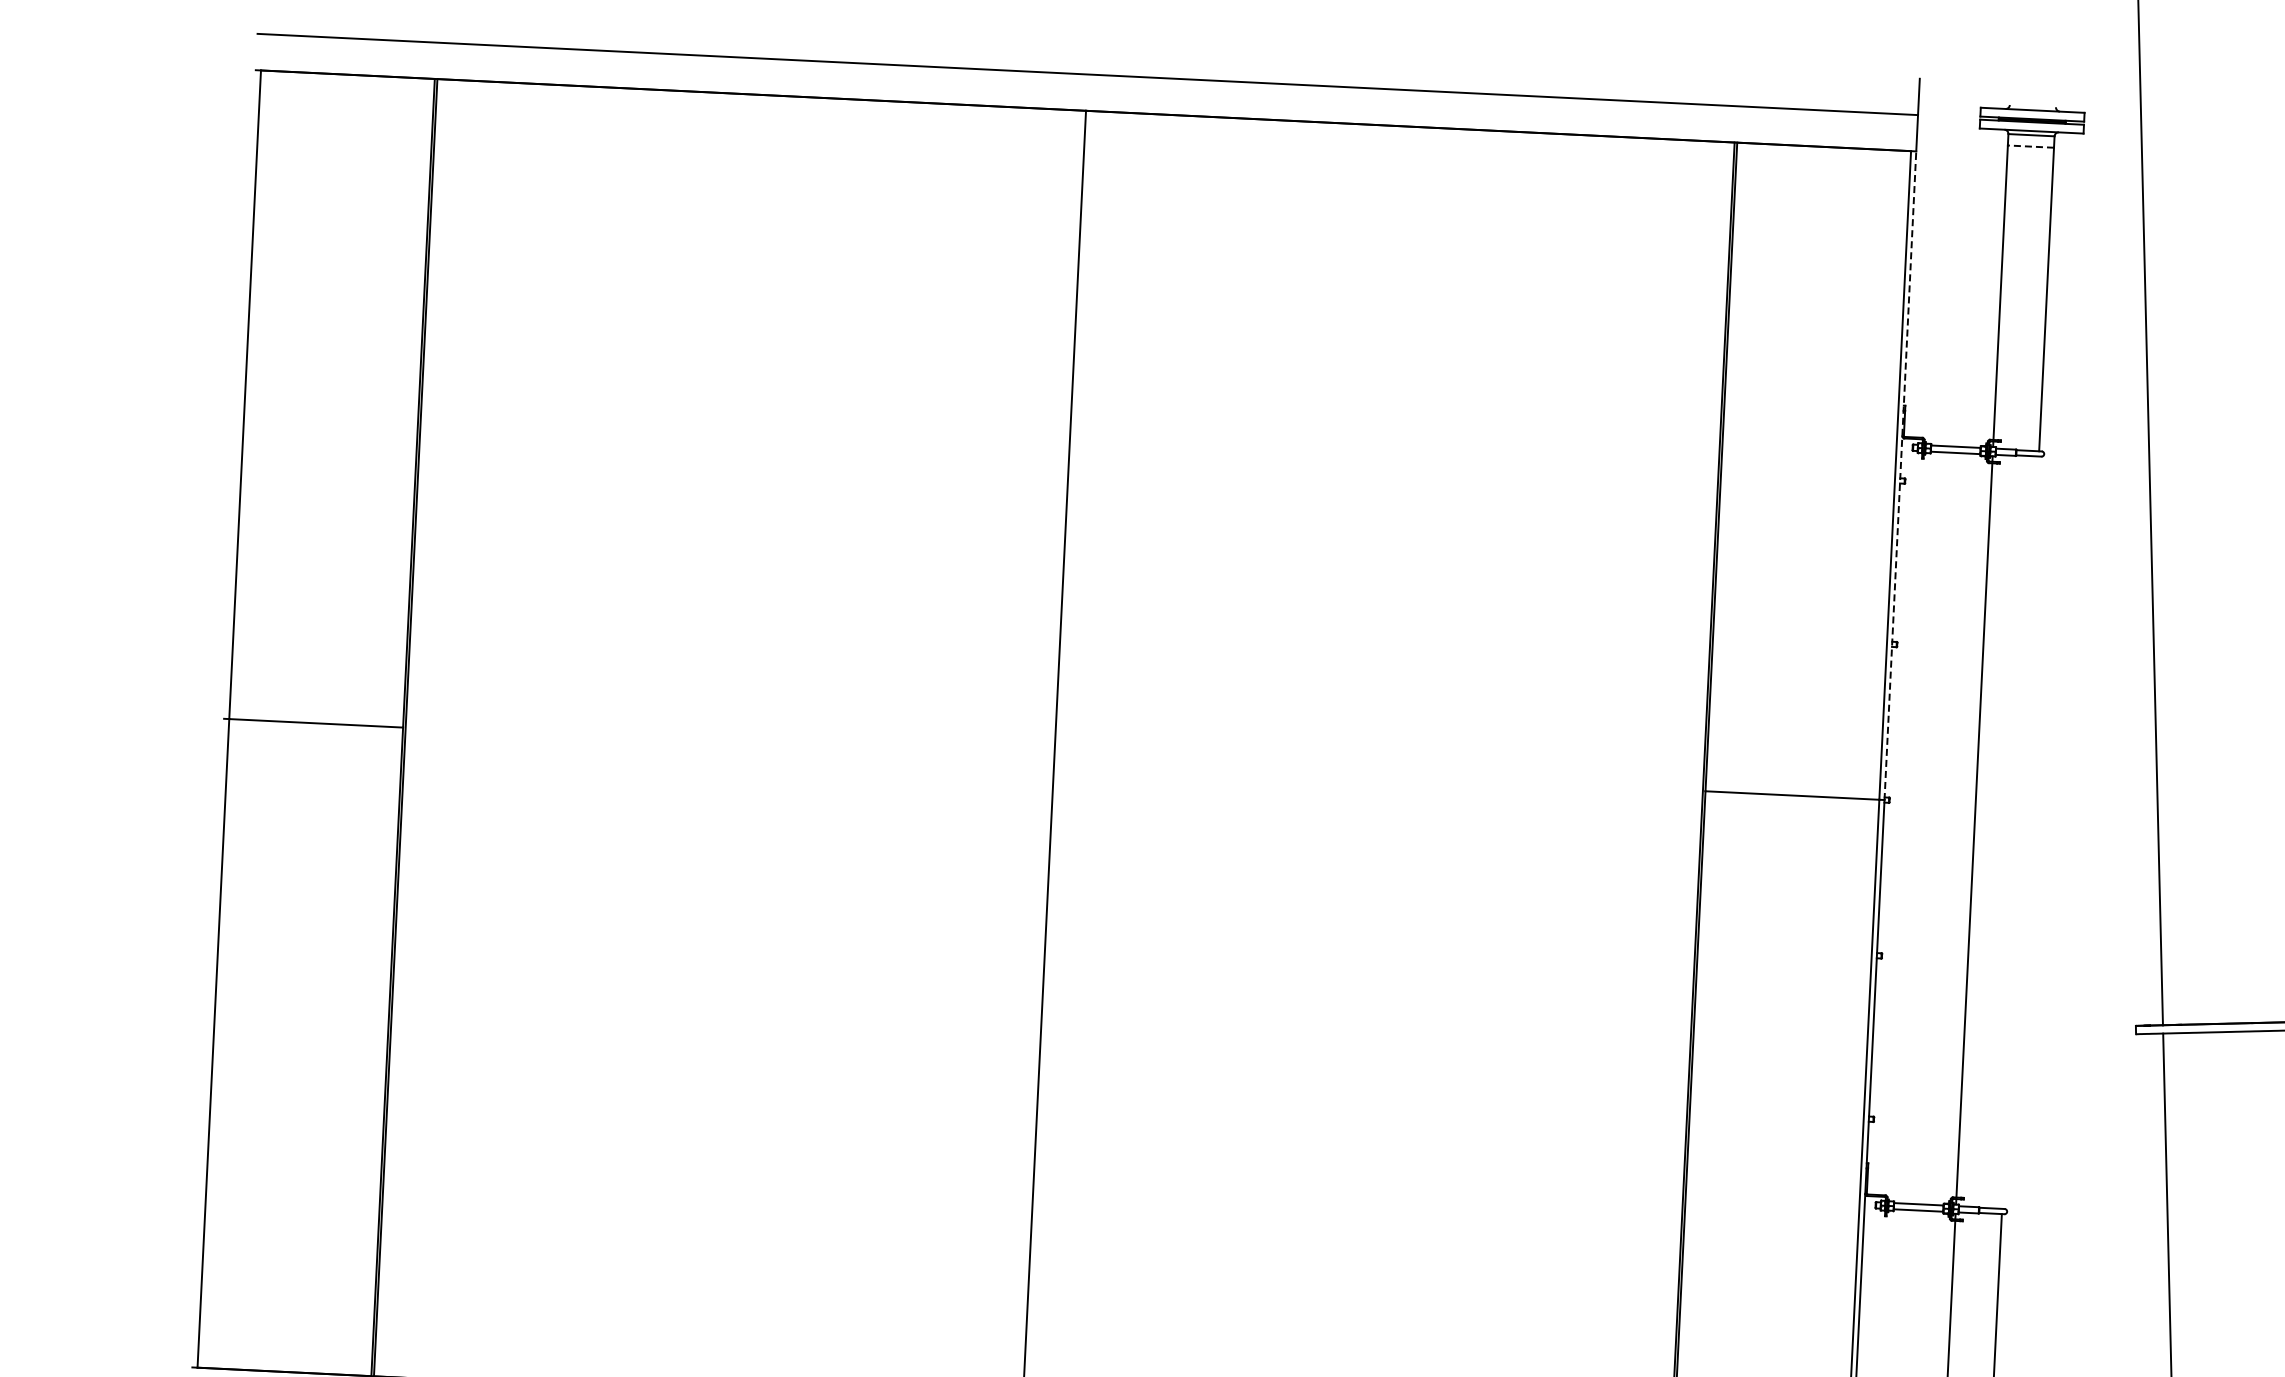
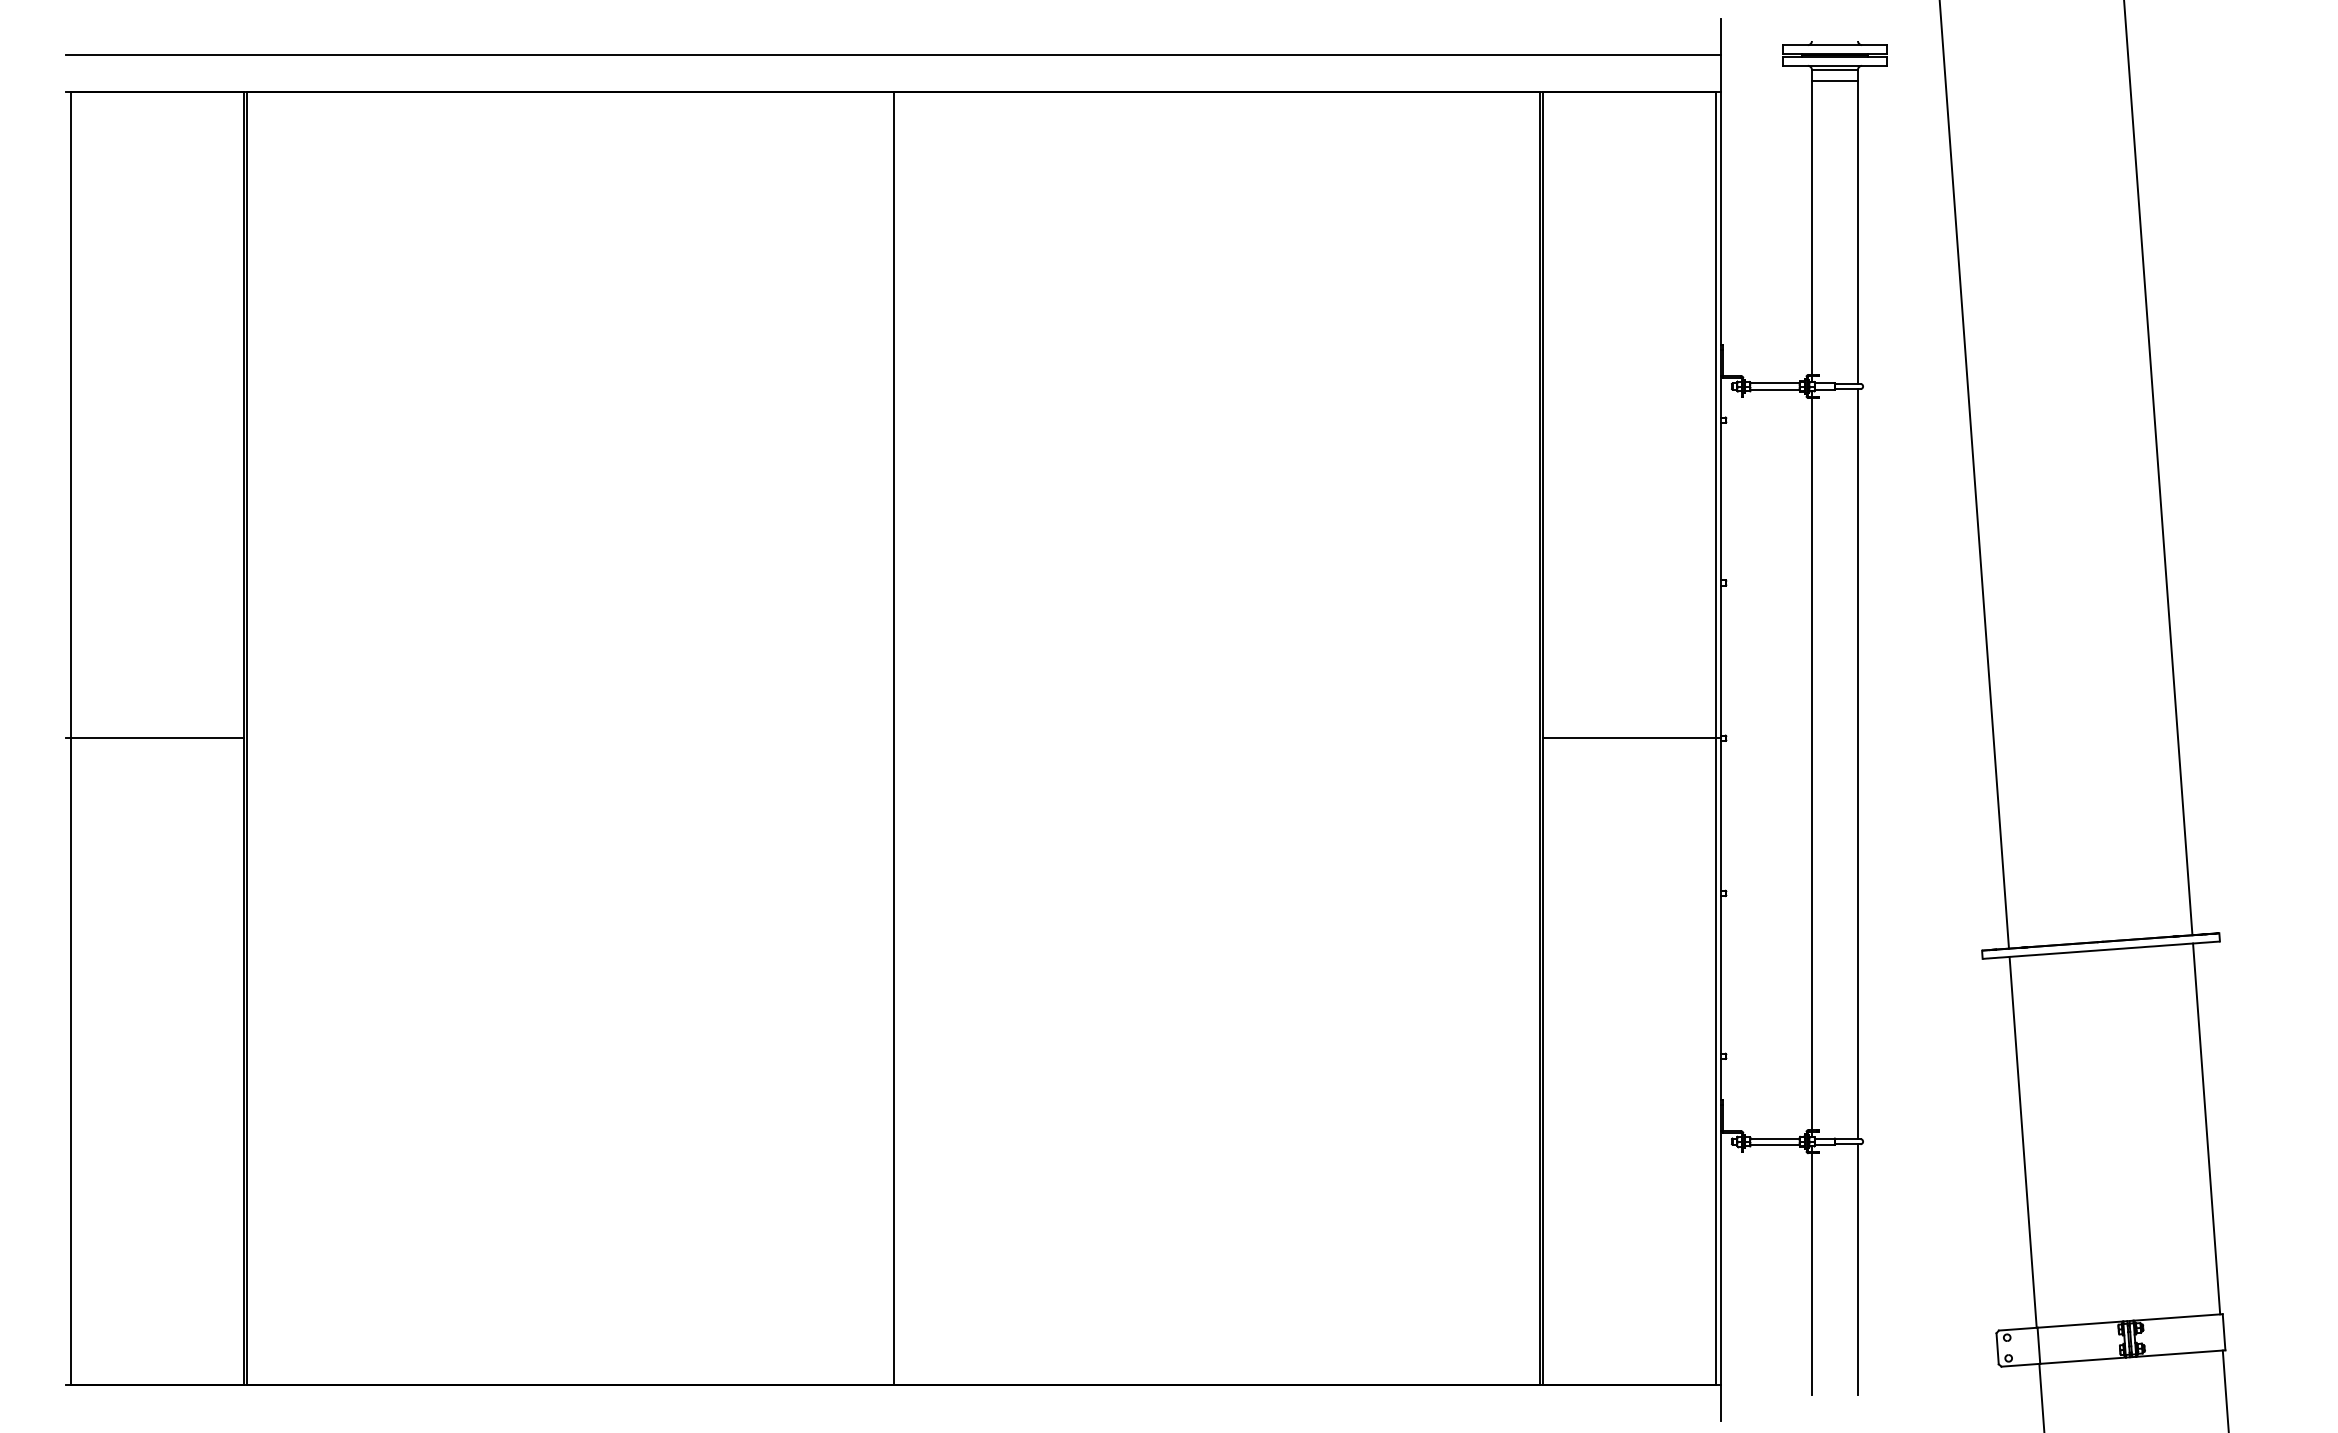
line: (2030, 146) -> (1834, 81), dashed -> solid
line: (1900, 475) -> (1721, 414), dashed -> solid
line: (2020, 833) -> (1857, 764), added

